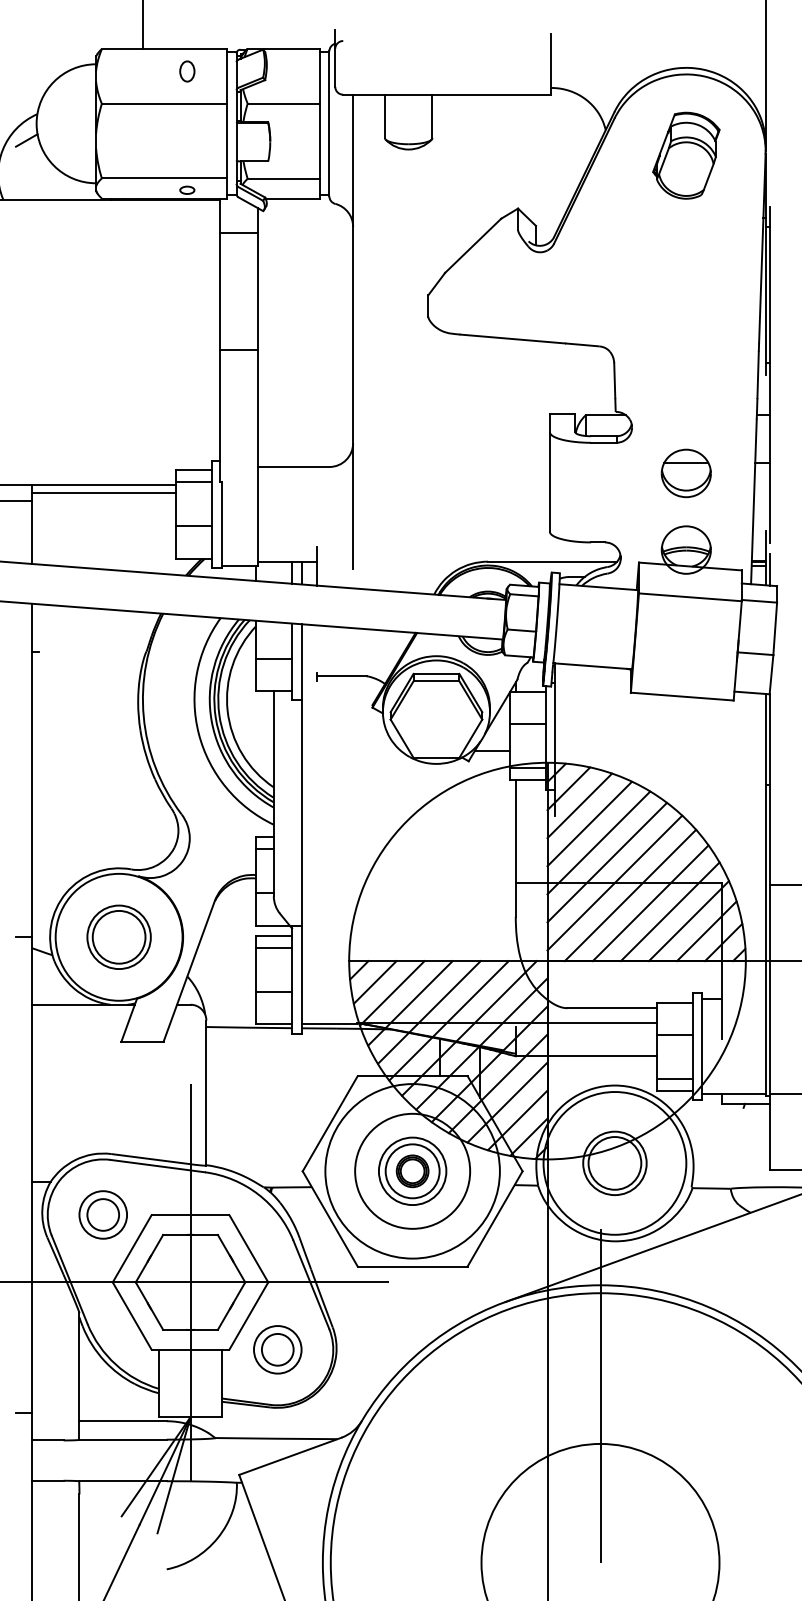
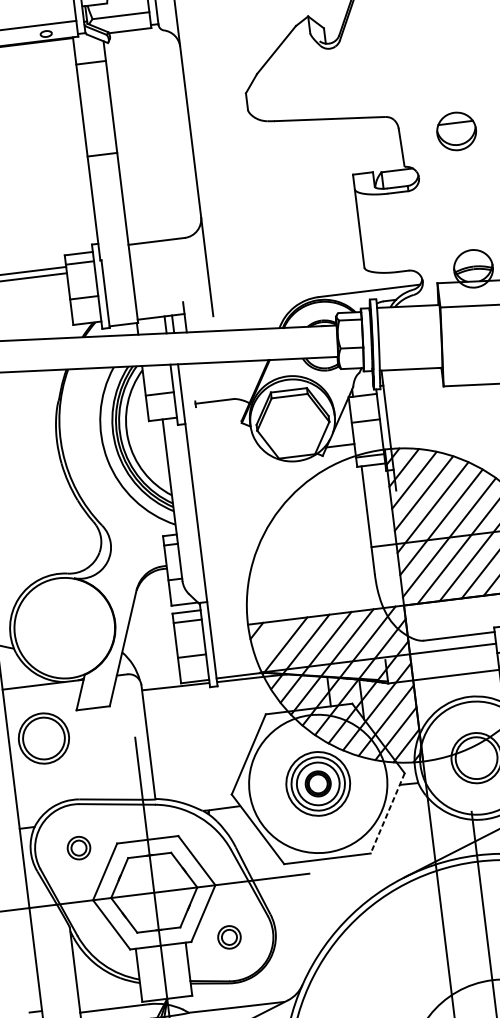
part: (685, 473) -> (456, 131), moved
part: (118, 936) -> (43, 737), moved
line: (374, 982) -> (270, 639), removed
circle: (412, 1170) -> (318, 783), size x0.7
part: (102, 1214) -> (78, 847), size x0.6
line: (495, 1218) -> (387, 813), solid -> dashed
part: (277, 1349) -> (229, 937), size x0.6

